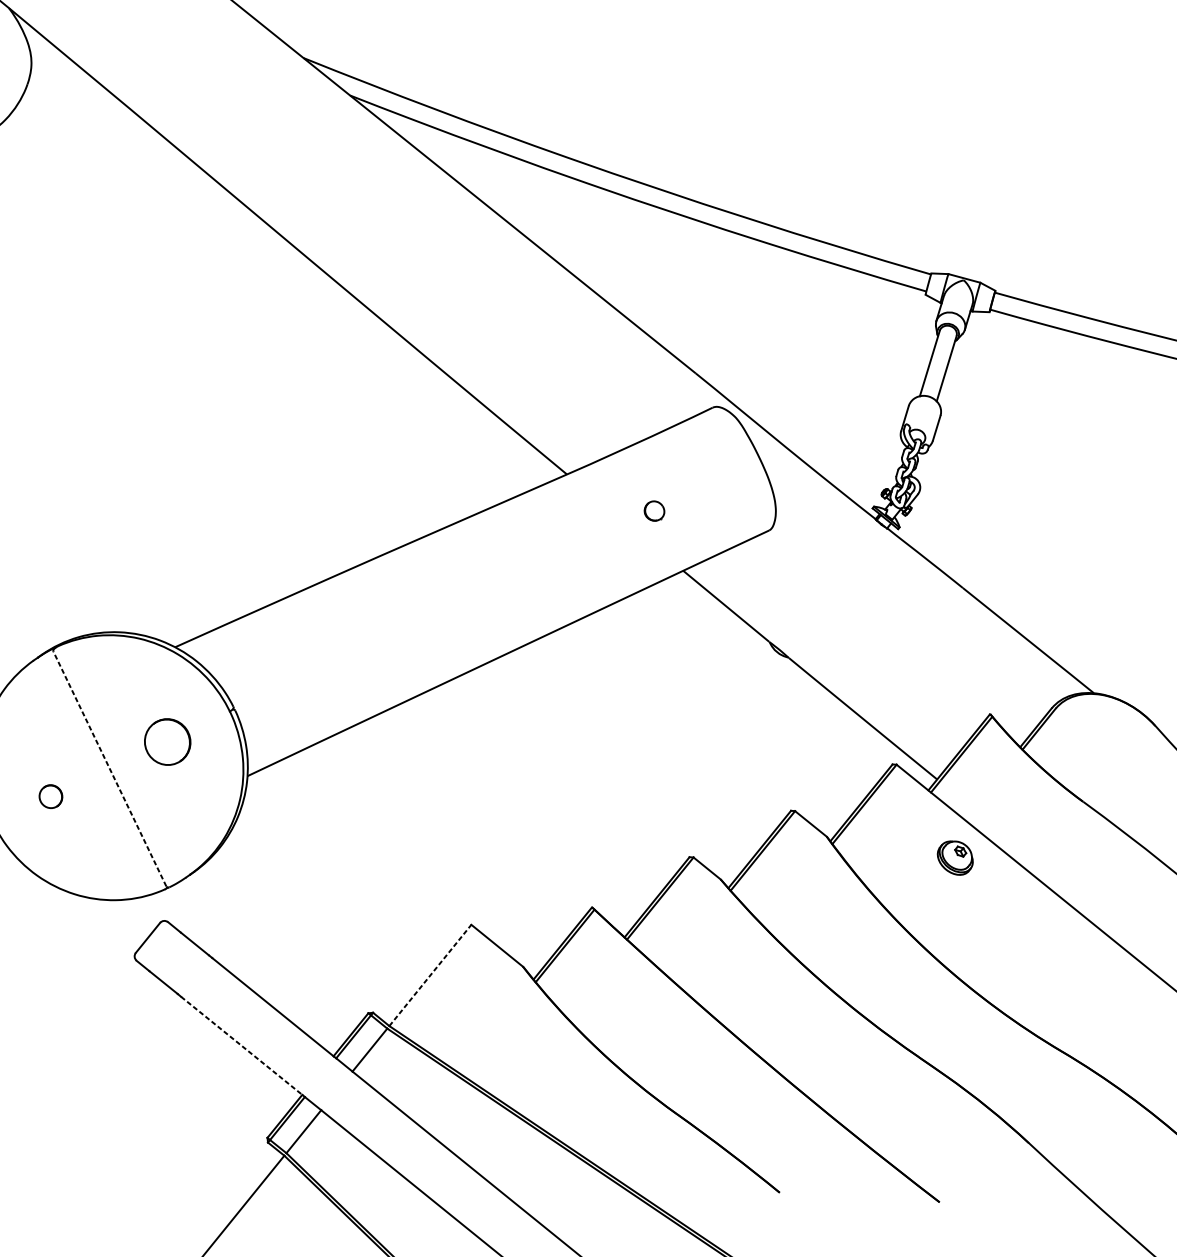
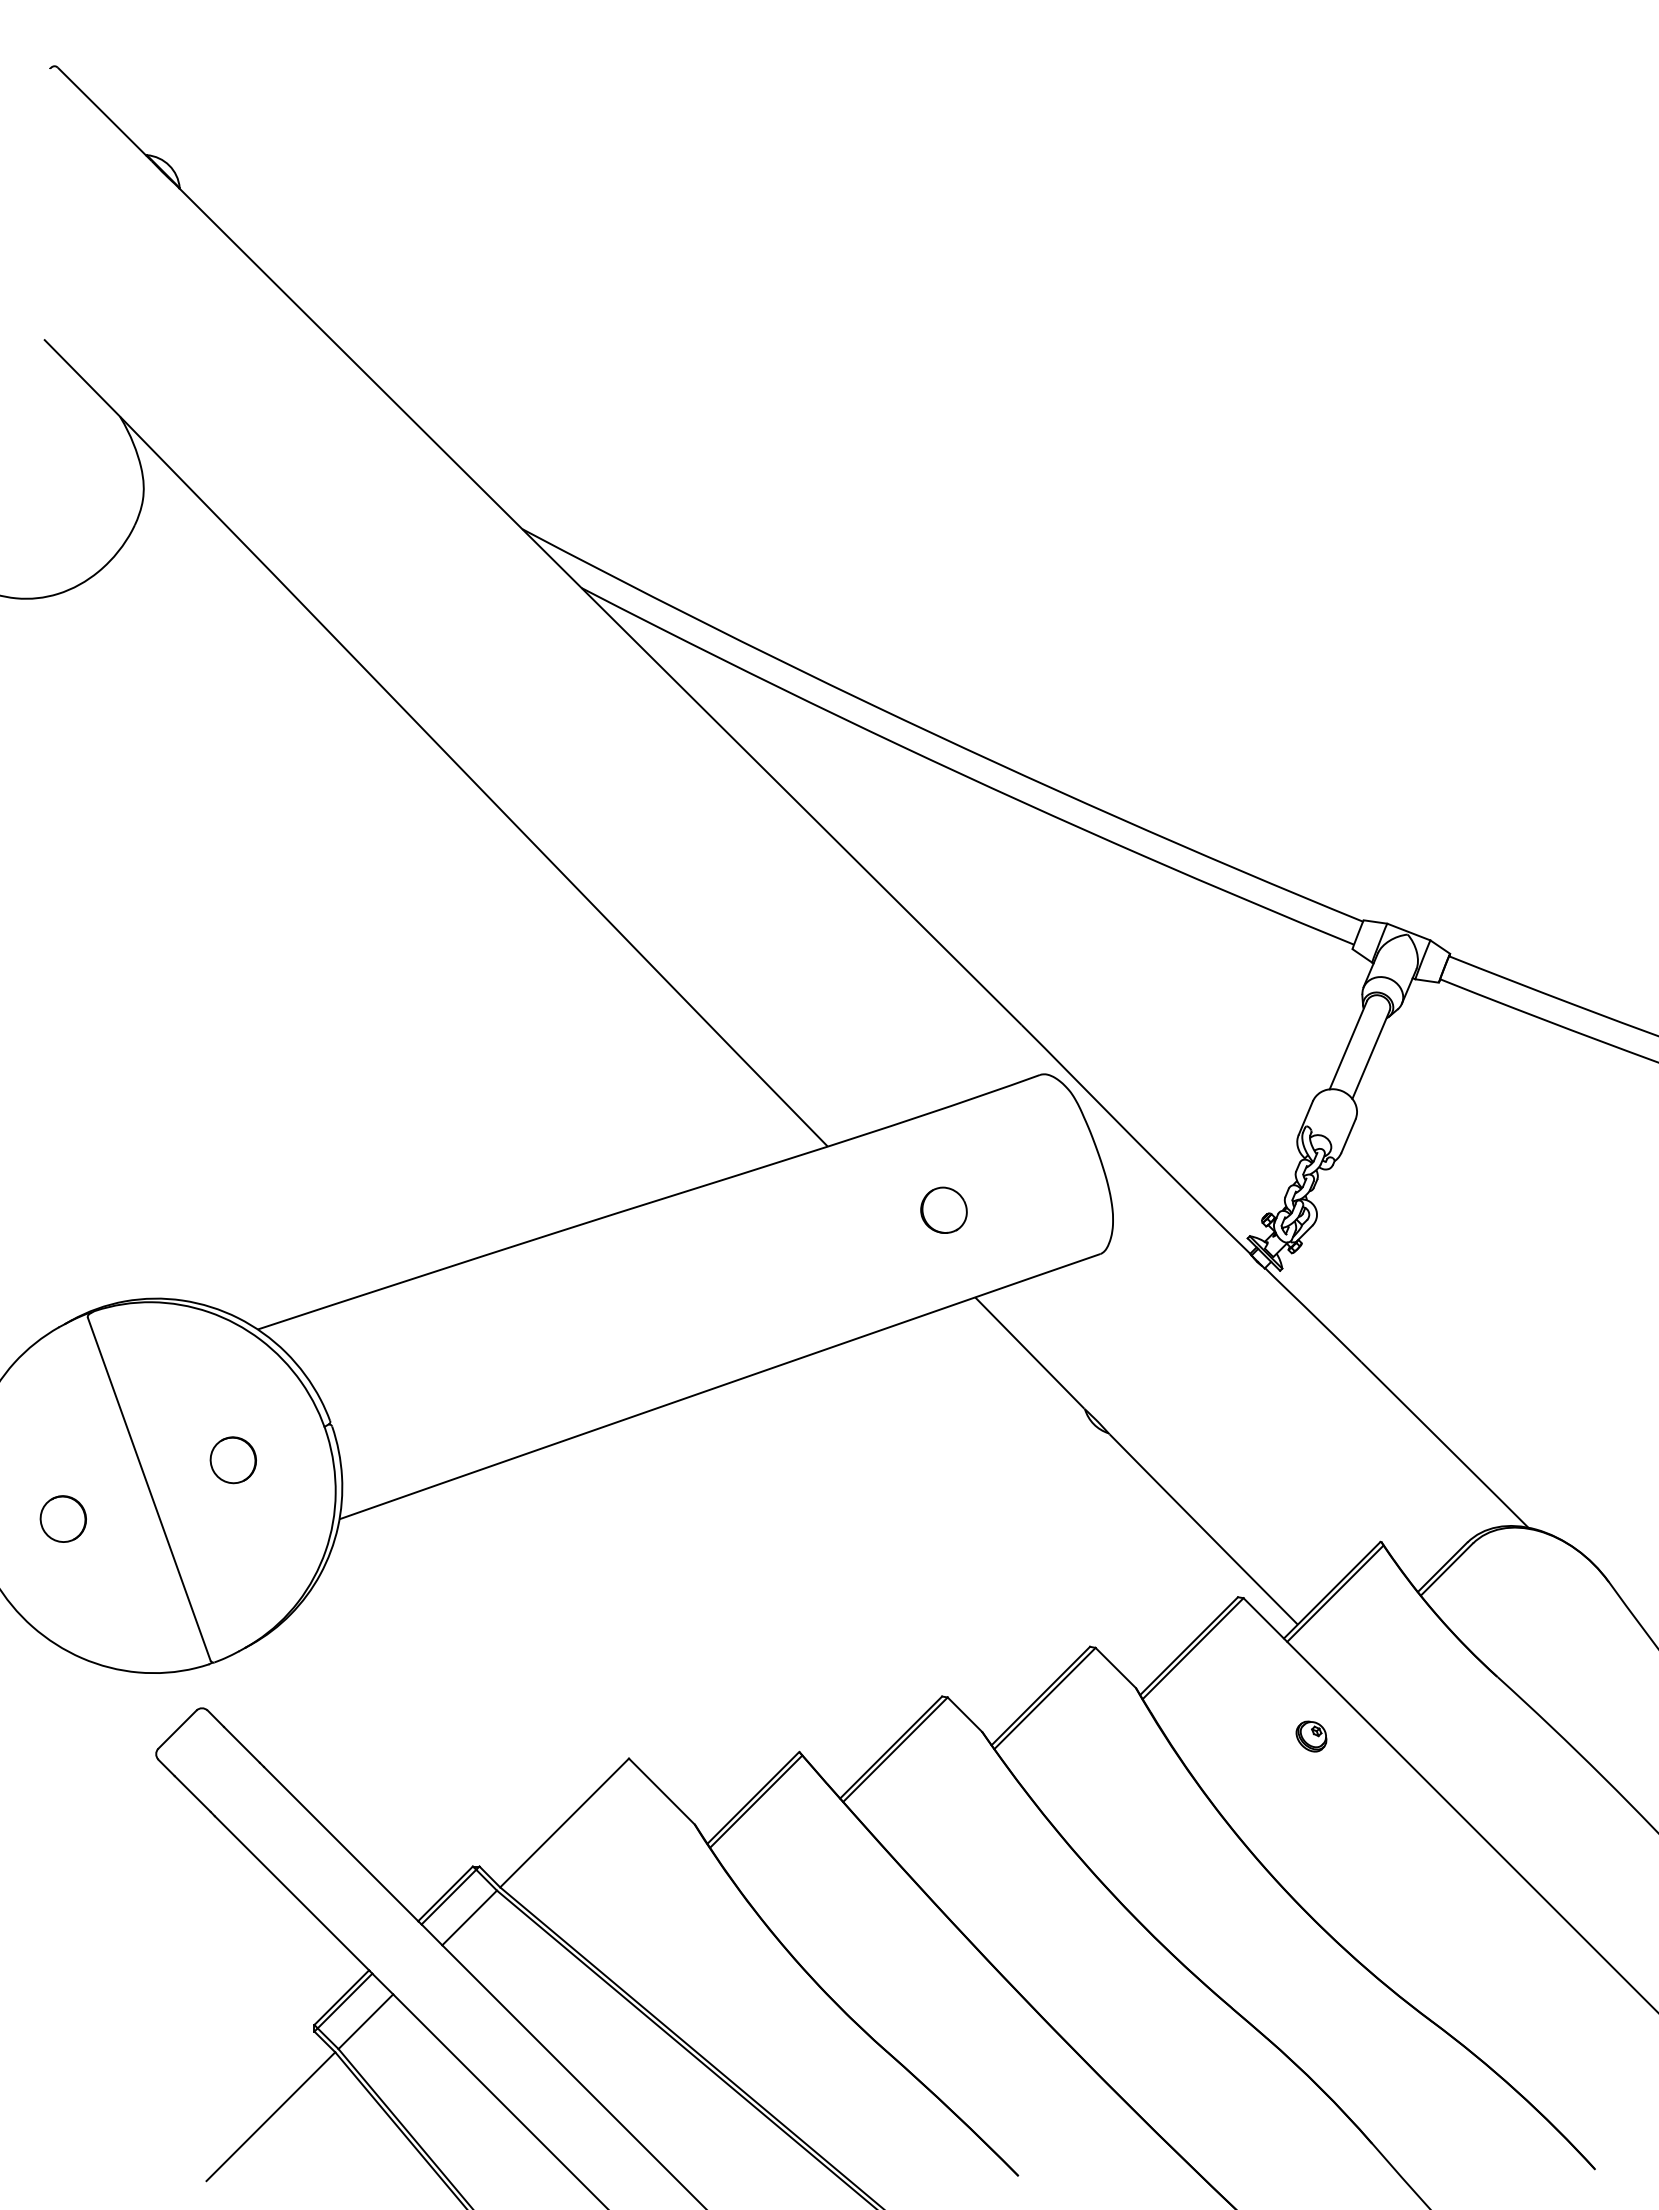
part: (654, 510) -> (943, 1209), size x1.67
part: (166, 742) -> (232, 1460), size x0.71
line: (110, 769) -> (149, 1489), dashed -> solid
part: (50, 796) -> (62, 1518), size x1.43
part: (955, 858) -> (1311, 1736), size x0.62
line: (430, 975) -> (564, 1822), dashed -> solid
line: (242, 1045) -> (292, 1893), dashed -> solid

